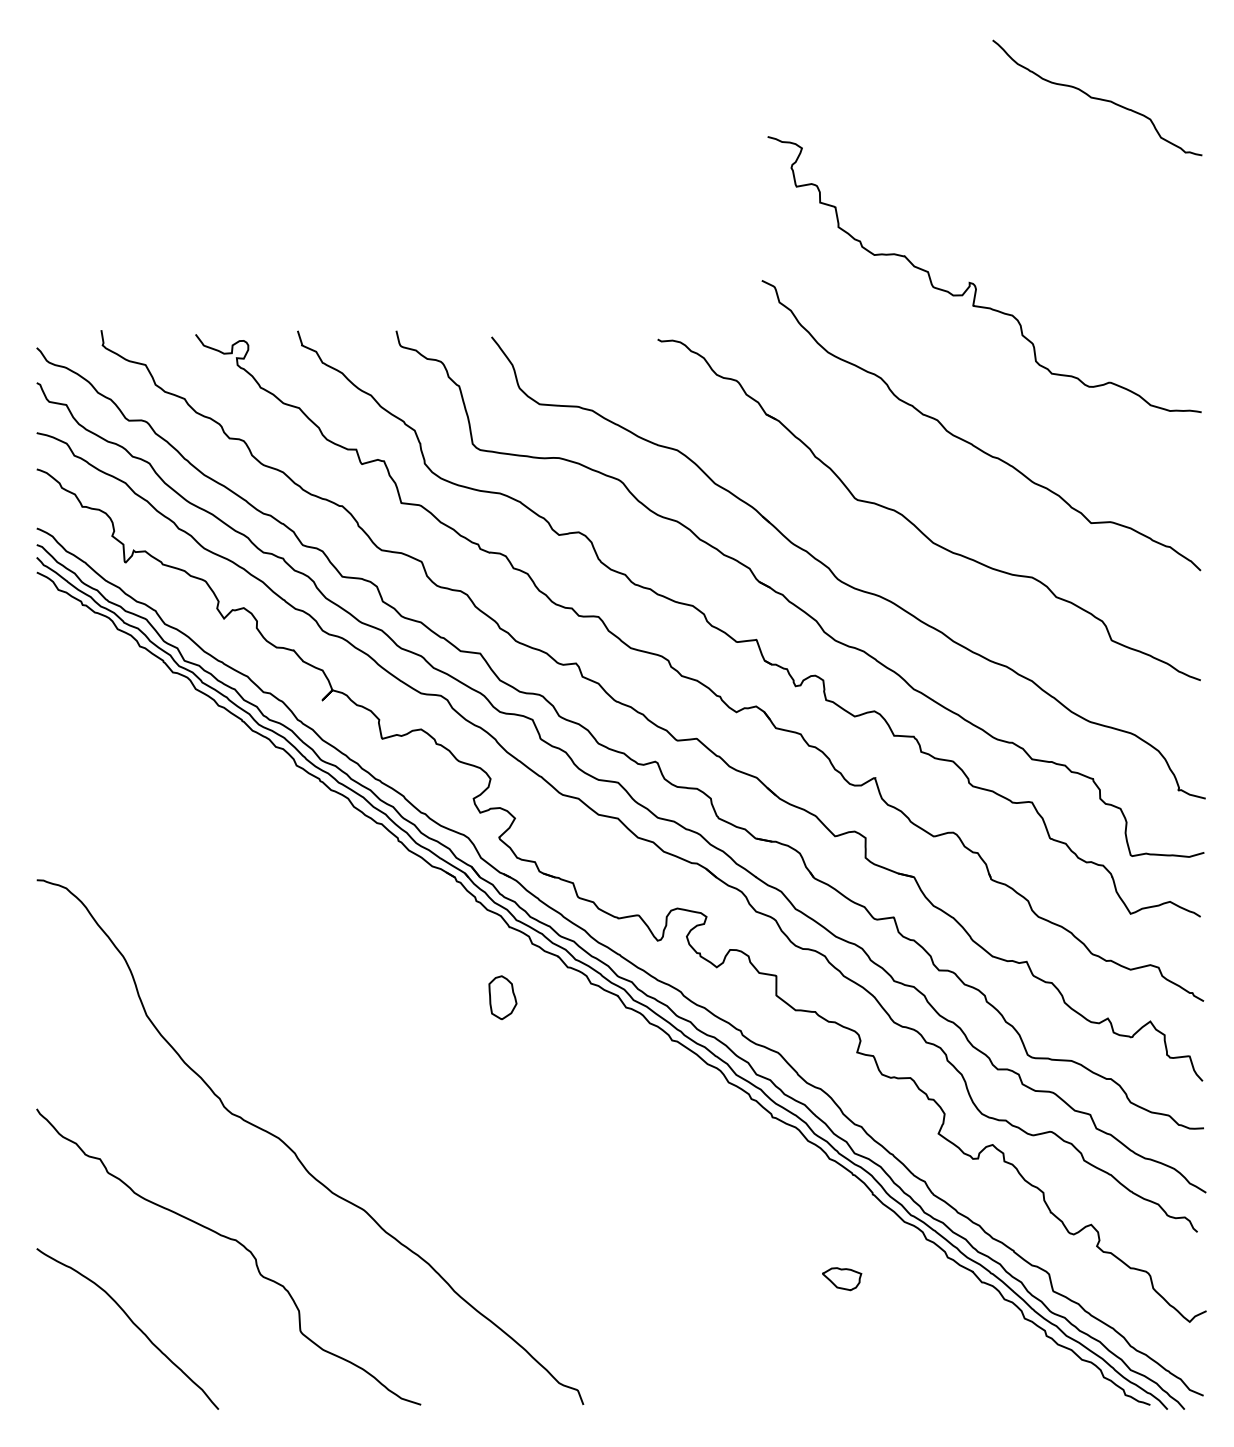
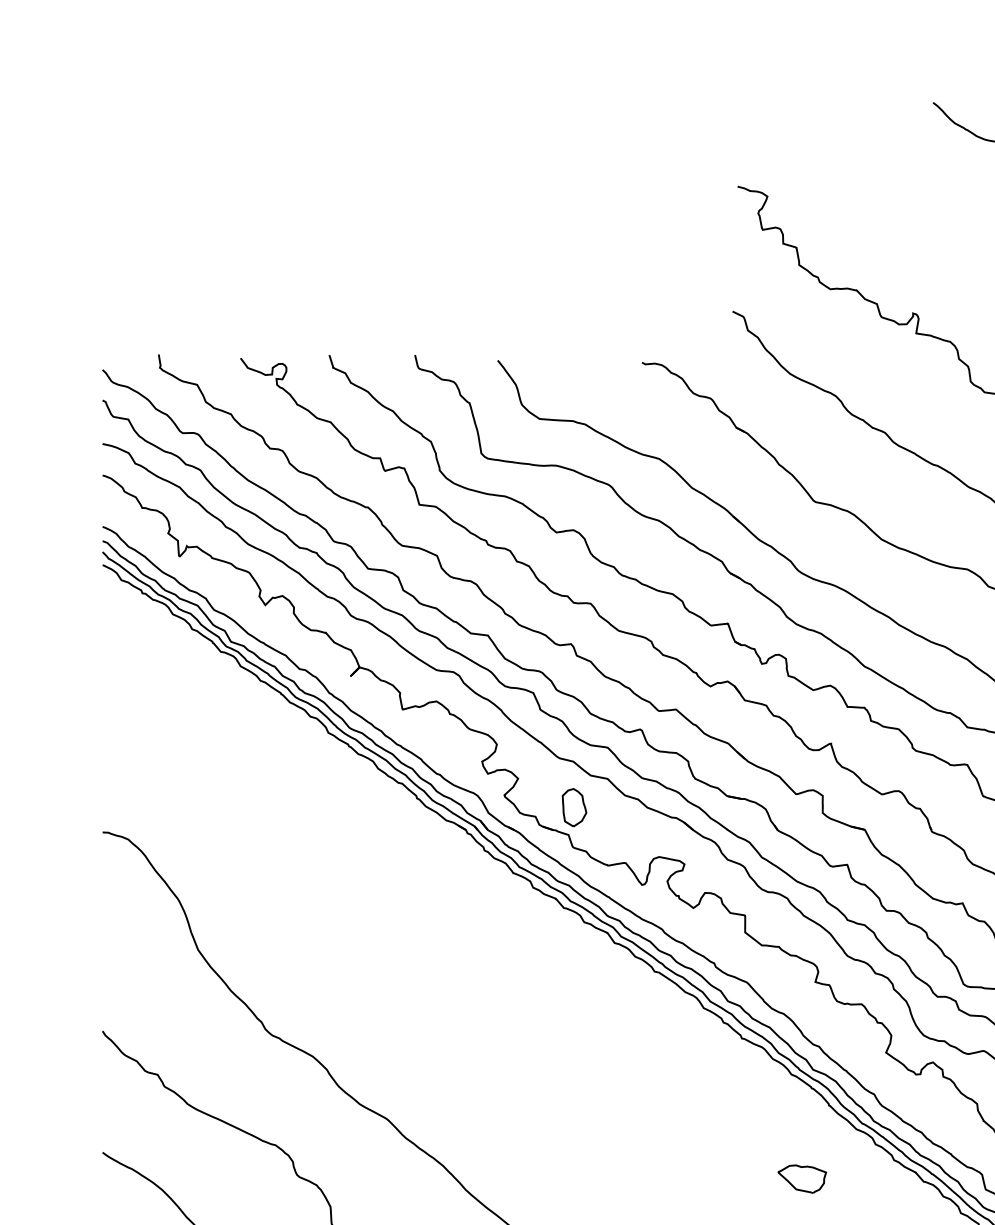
part: (502, 997) -> (574, 807), moved
part: (841, 1278) -> (801, 1178), size x1.43

